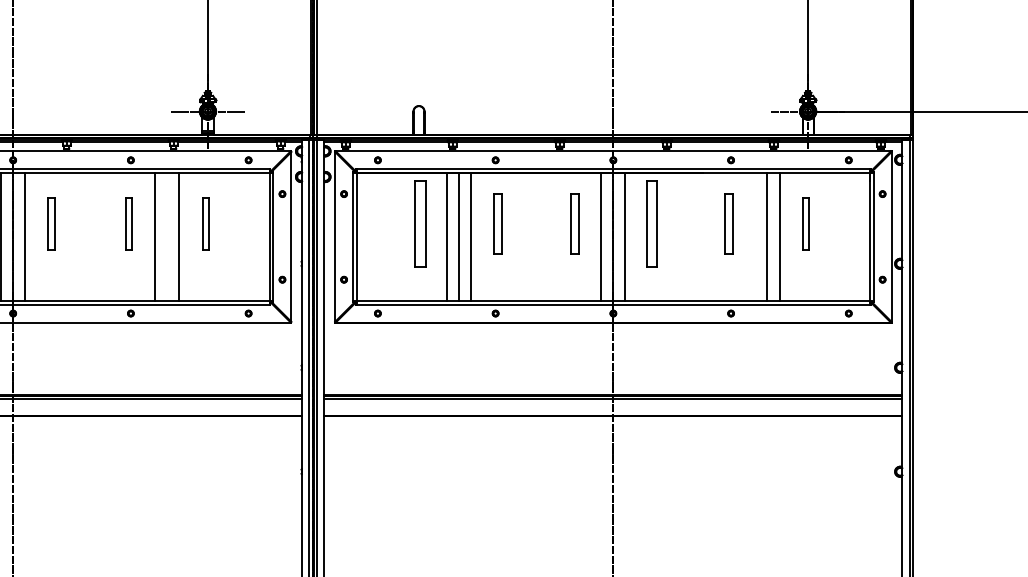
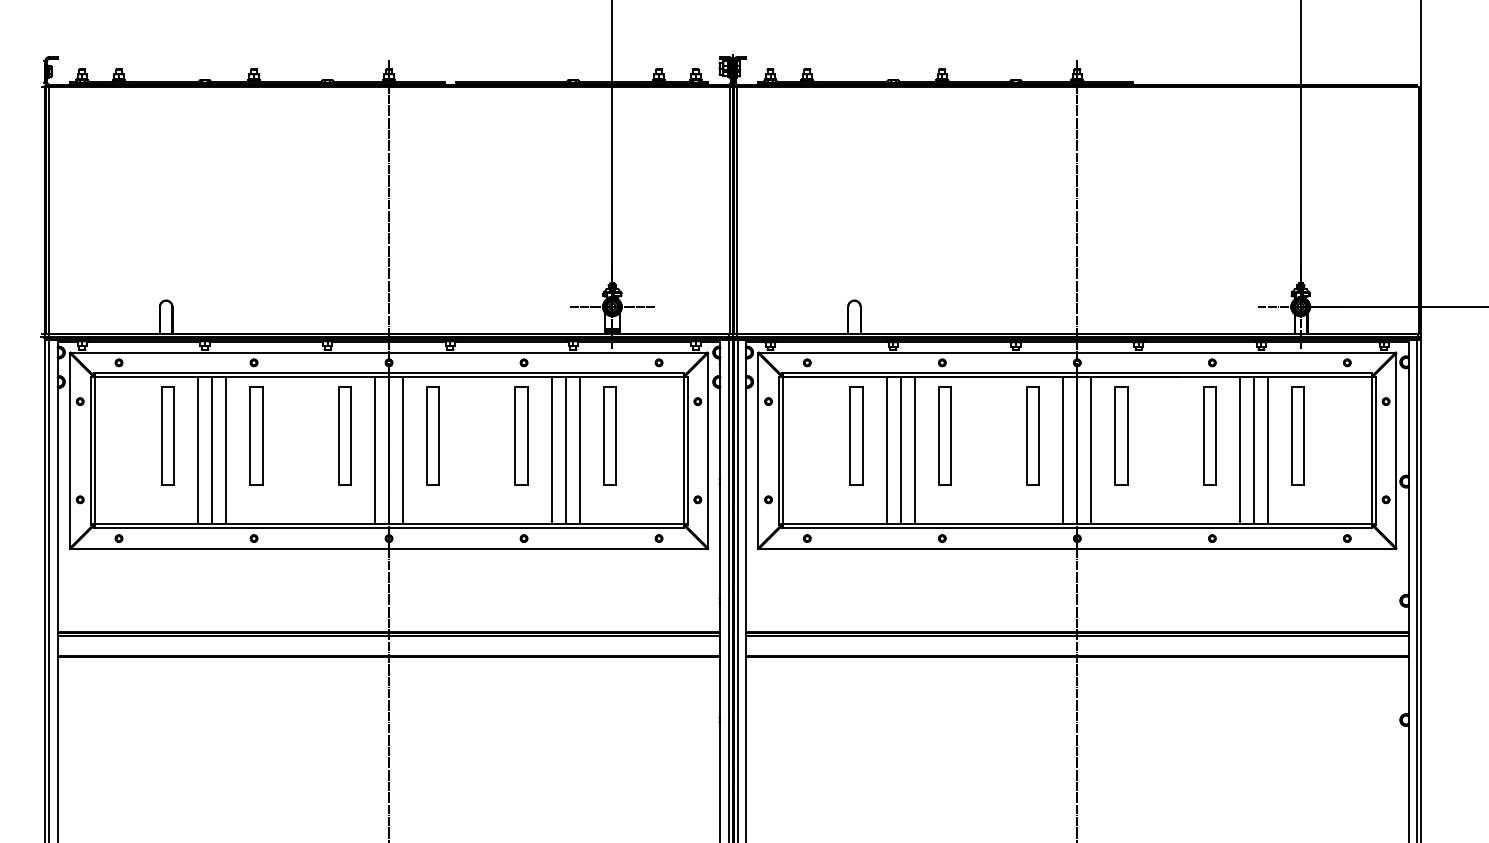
part: (51, 223) -> (432, 435), size x1.67
part: (128, 223) -> (521, 435), size x1.67
part: (205, 223) -> (609, 435), size x1.67
part: (497, 223) -> (944, 435), size x1.43
part: (574, 223) -> (1032, 435), size x1.43
part: (728, 223) -> (1209, 435), size x1.43
part: (805, 223) -> (1297, 435), size x1.67
line: (167, 236) -> (565, 450), added
line: (755, 236) -> (1240, 450), added

